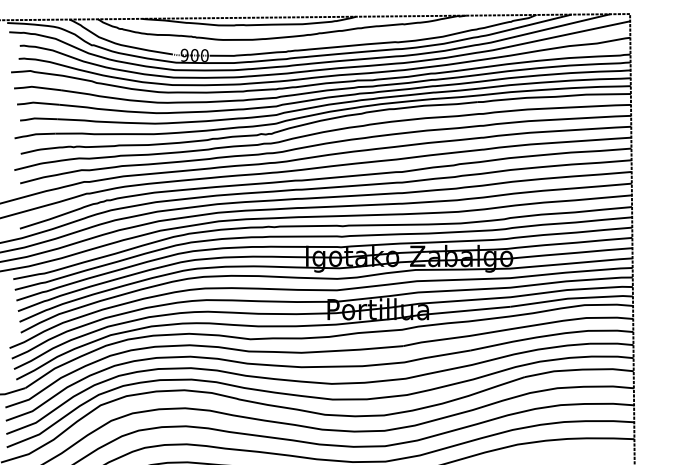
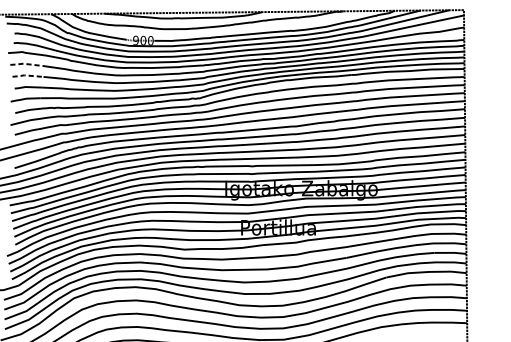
line: (36, 87) -> (26, 64), solid -> dashed
line: (37, 102) -> (27, 75), solid -> dashed

